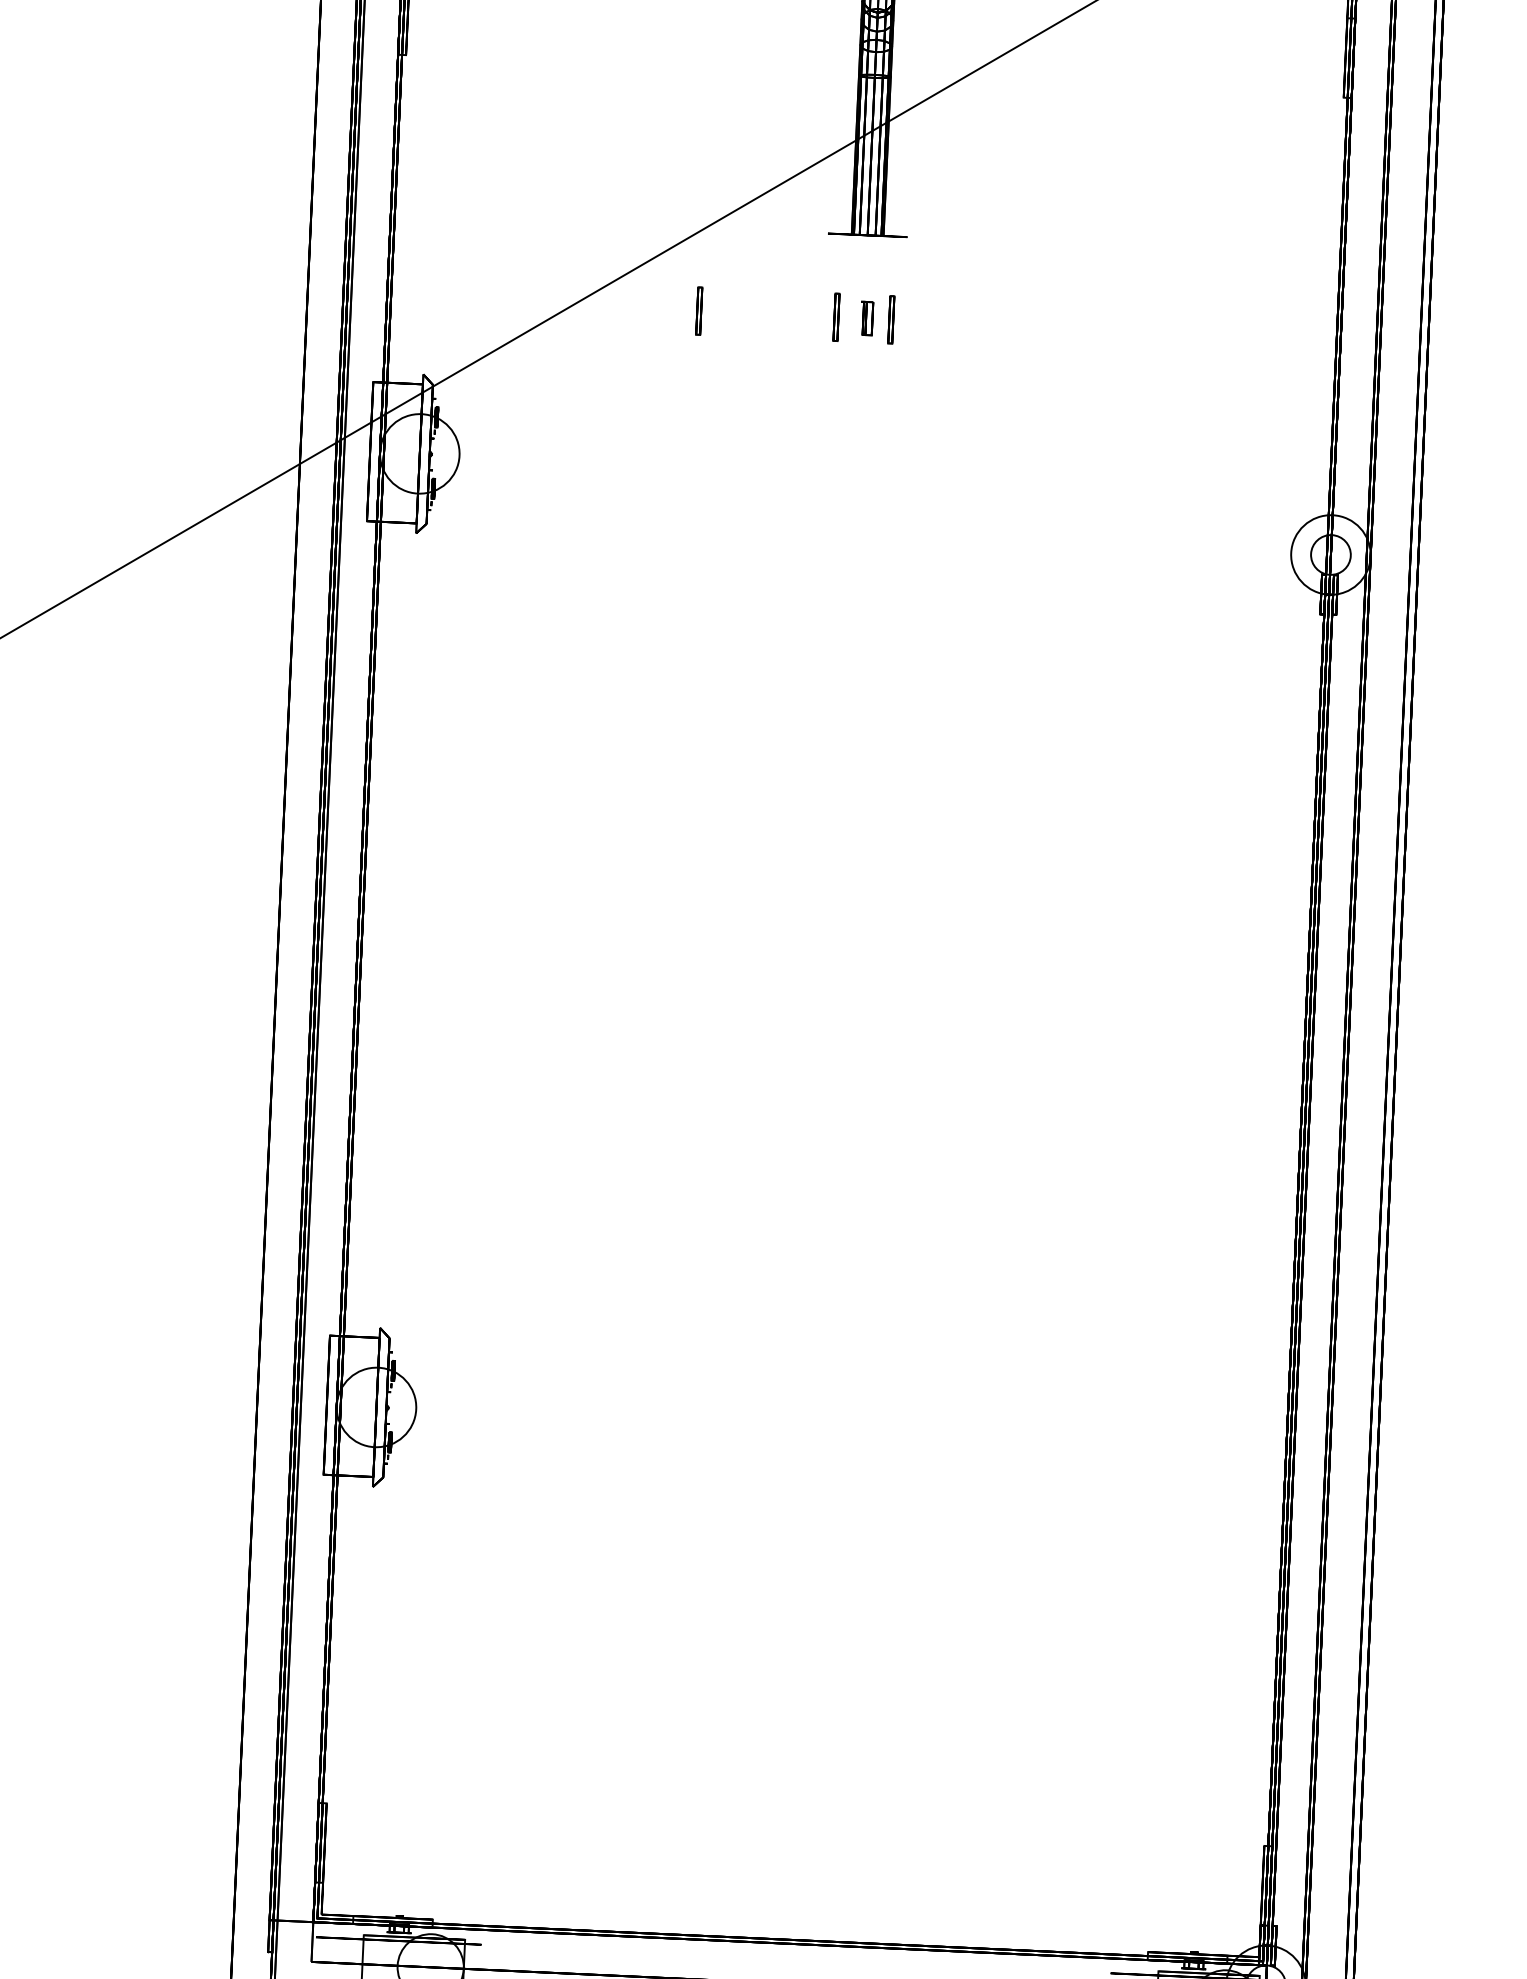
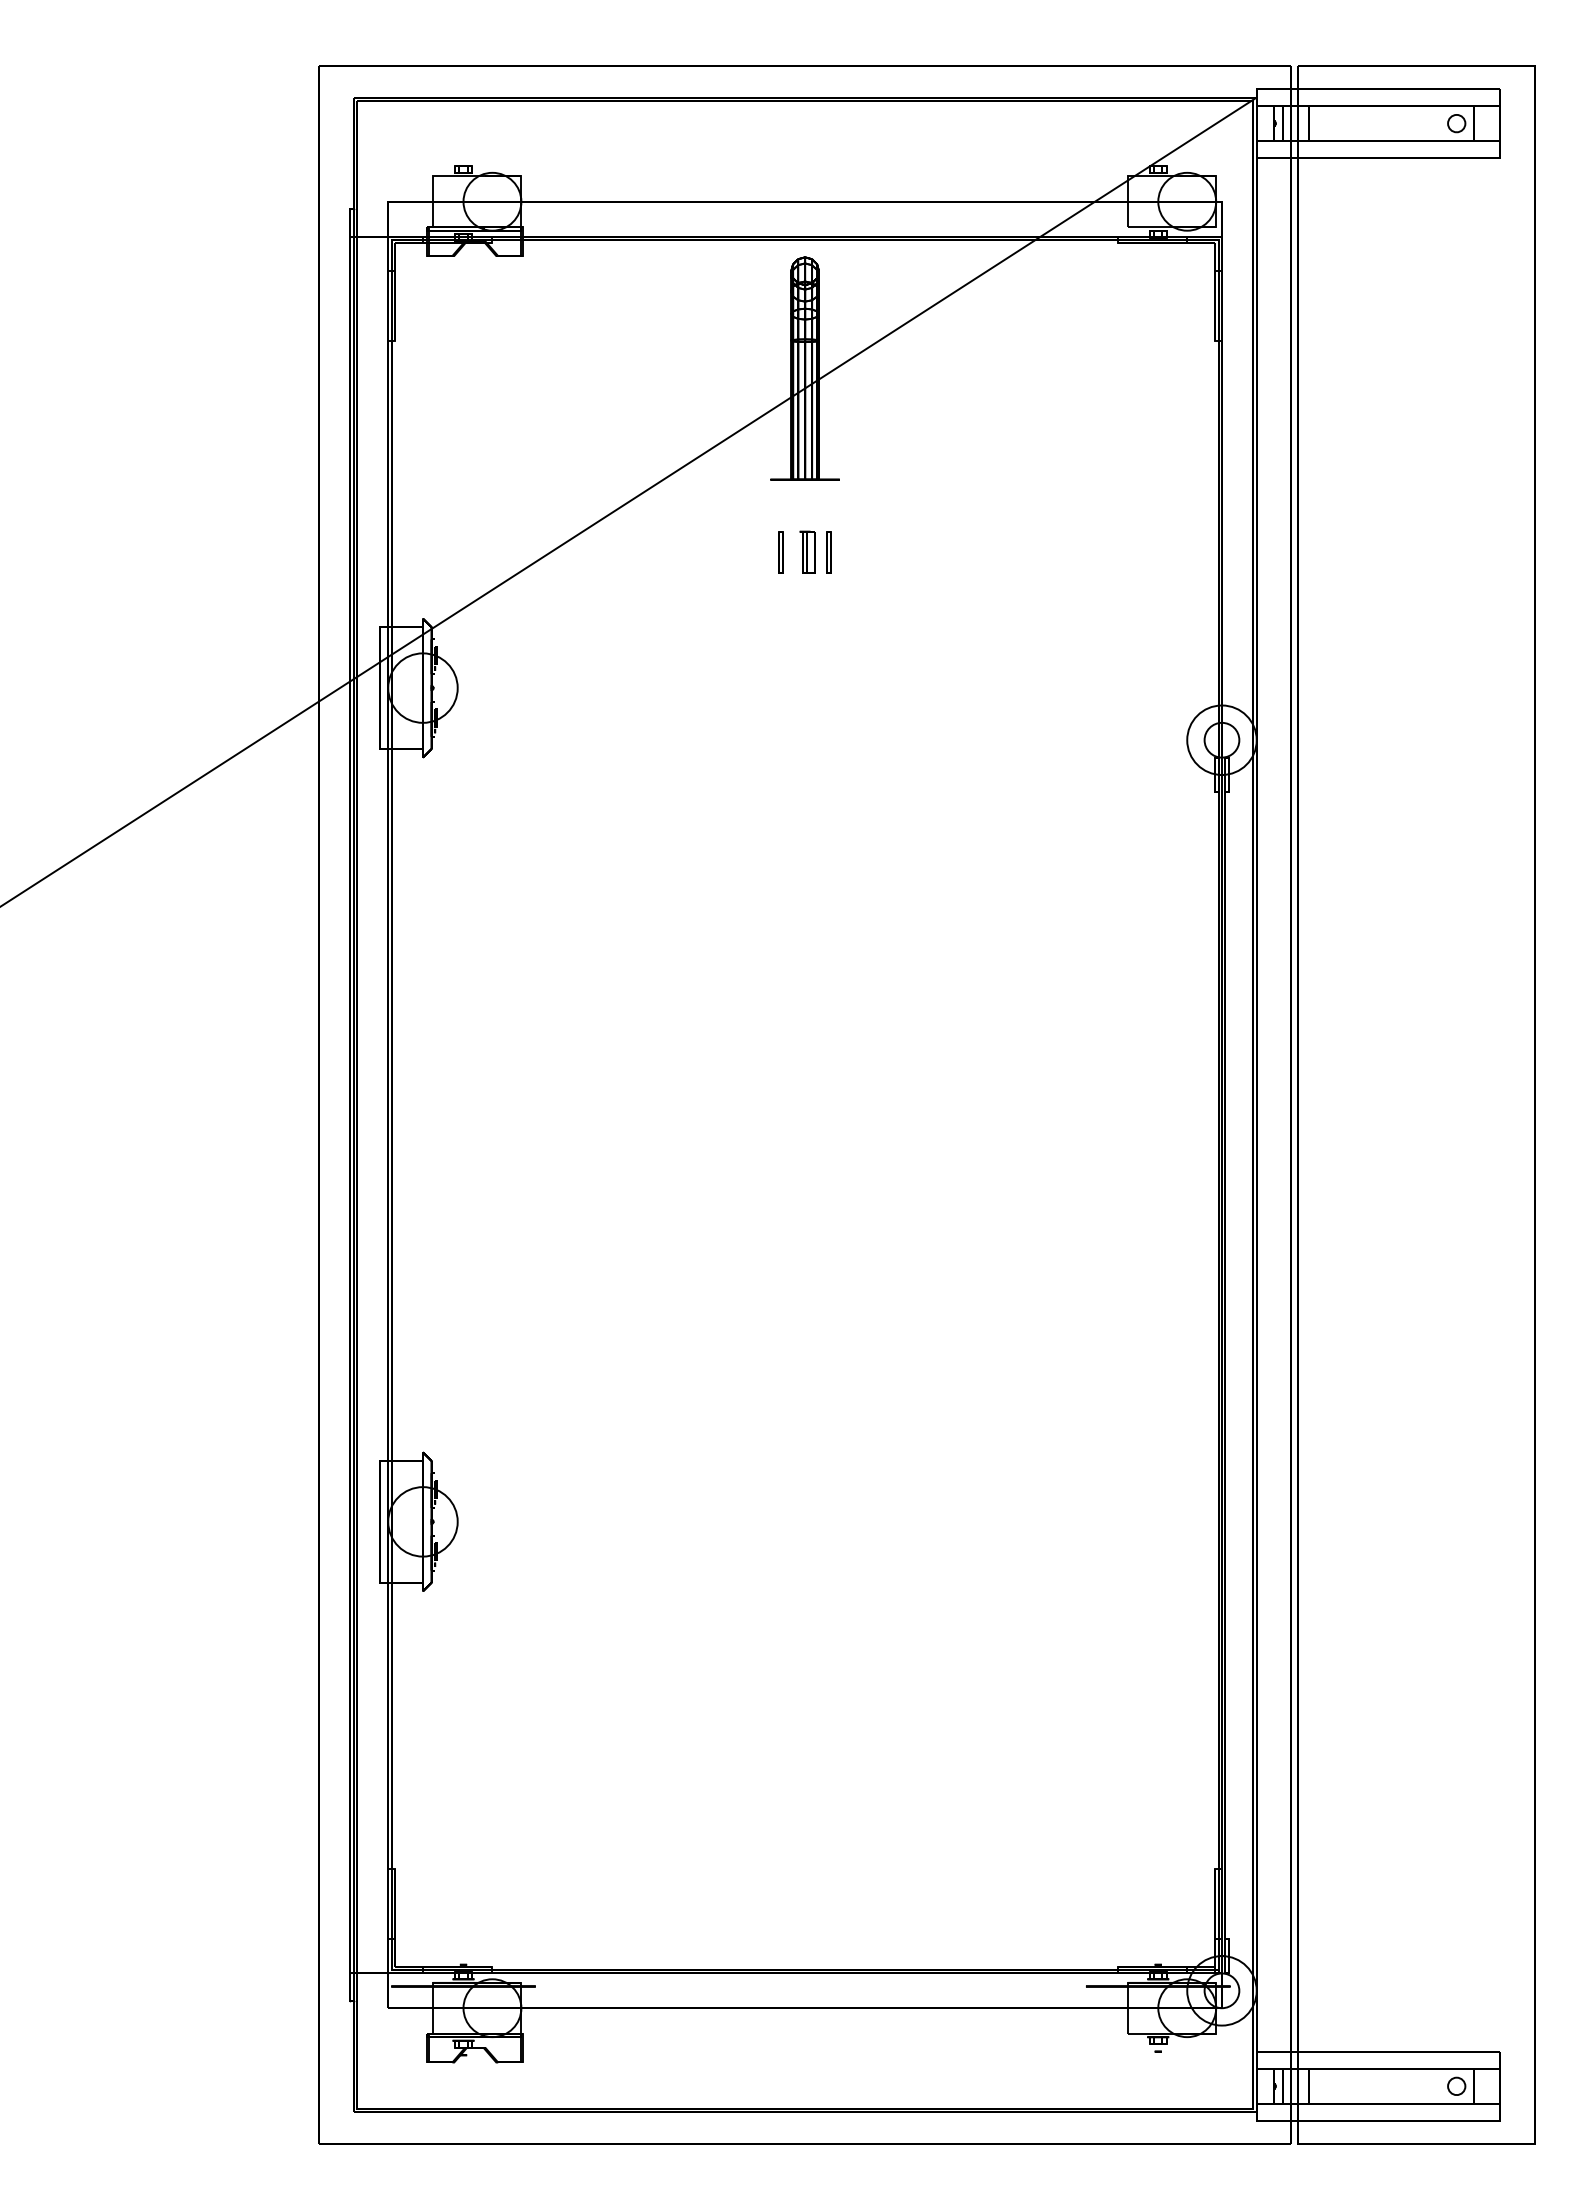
part: (698, 311) -> (660, 552), removed
part: (866, 317) -> (807, 551), size x1.43

